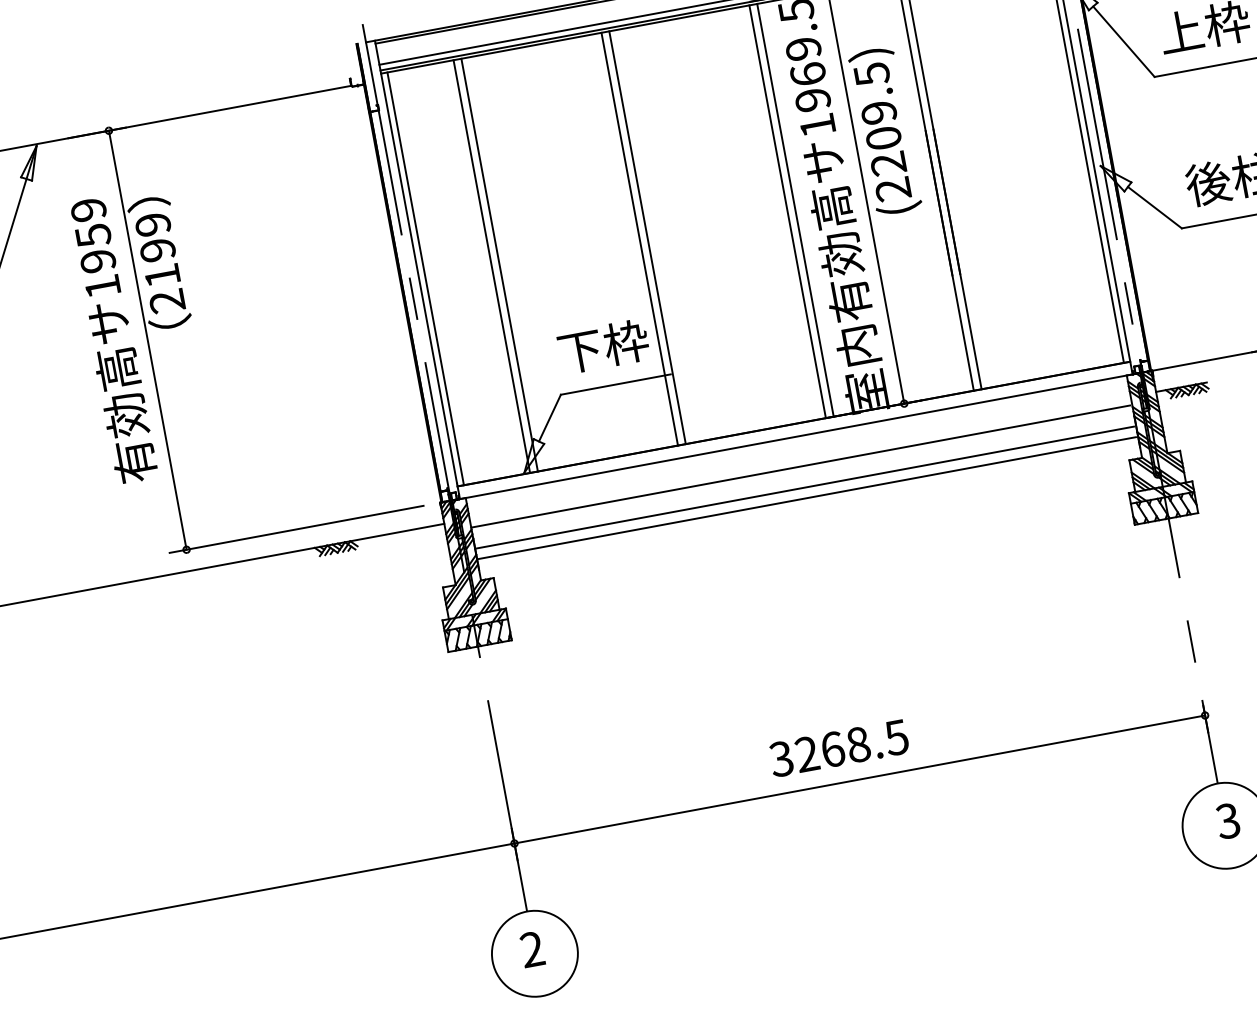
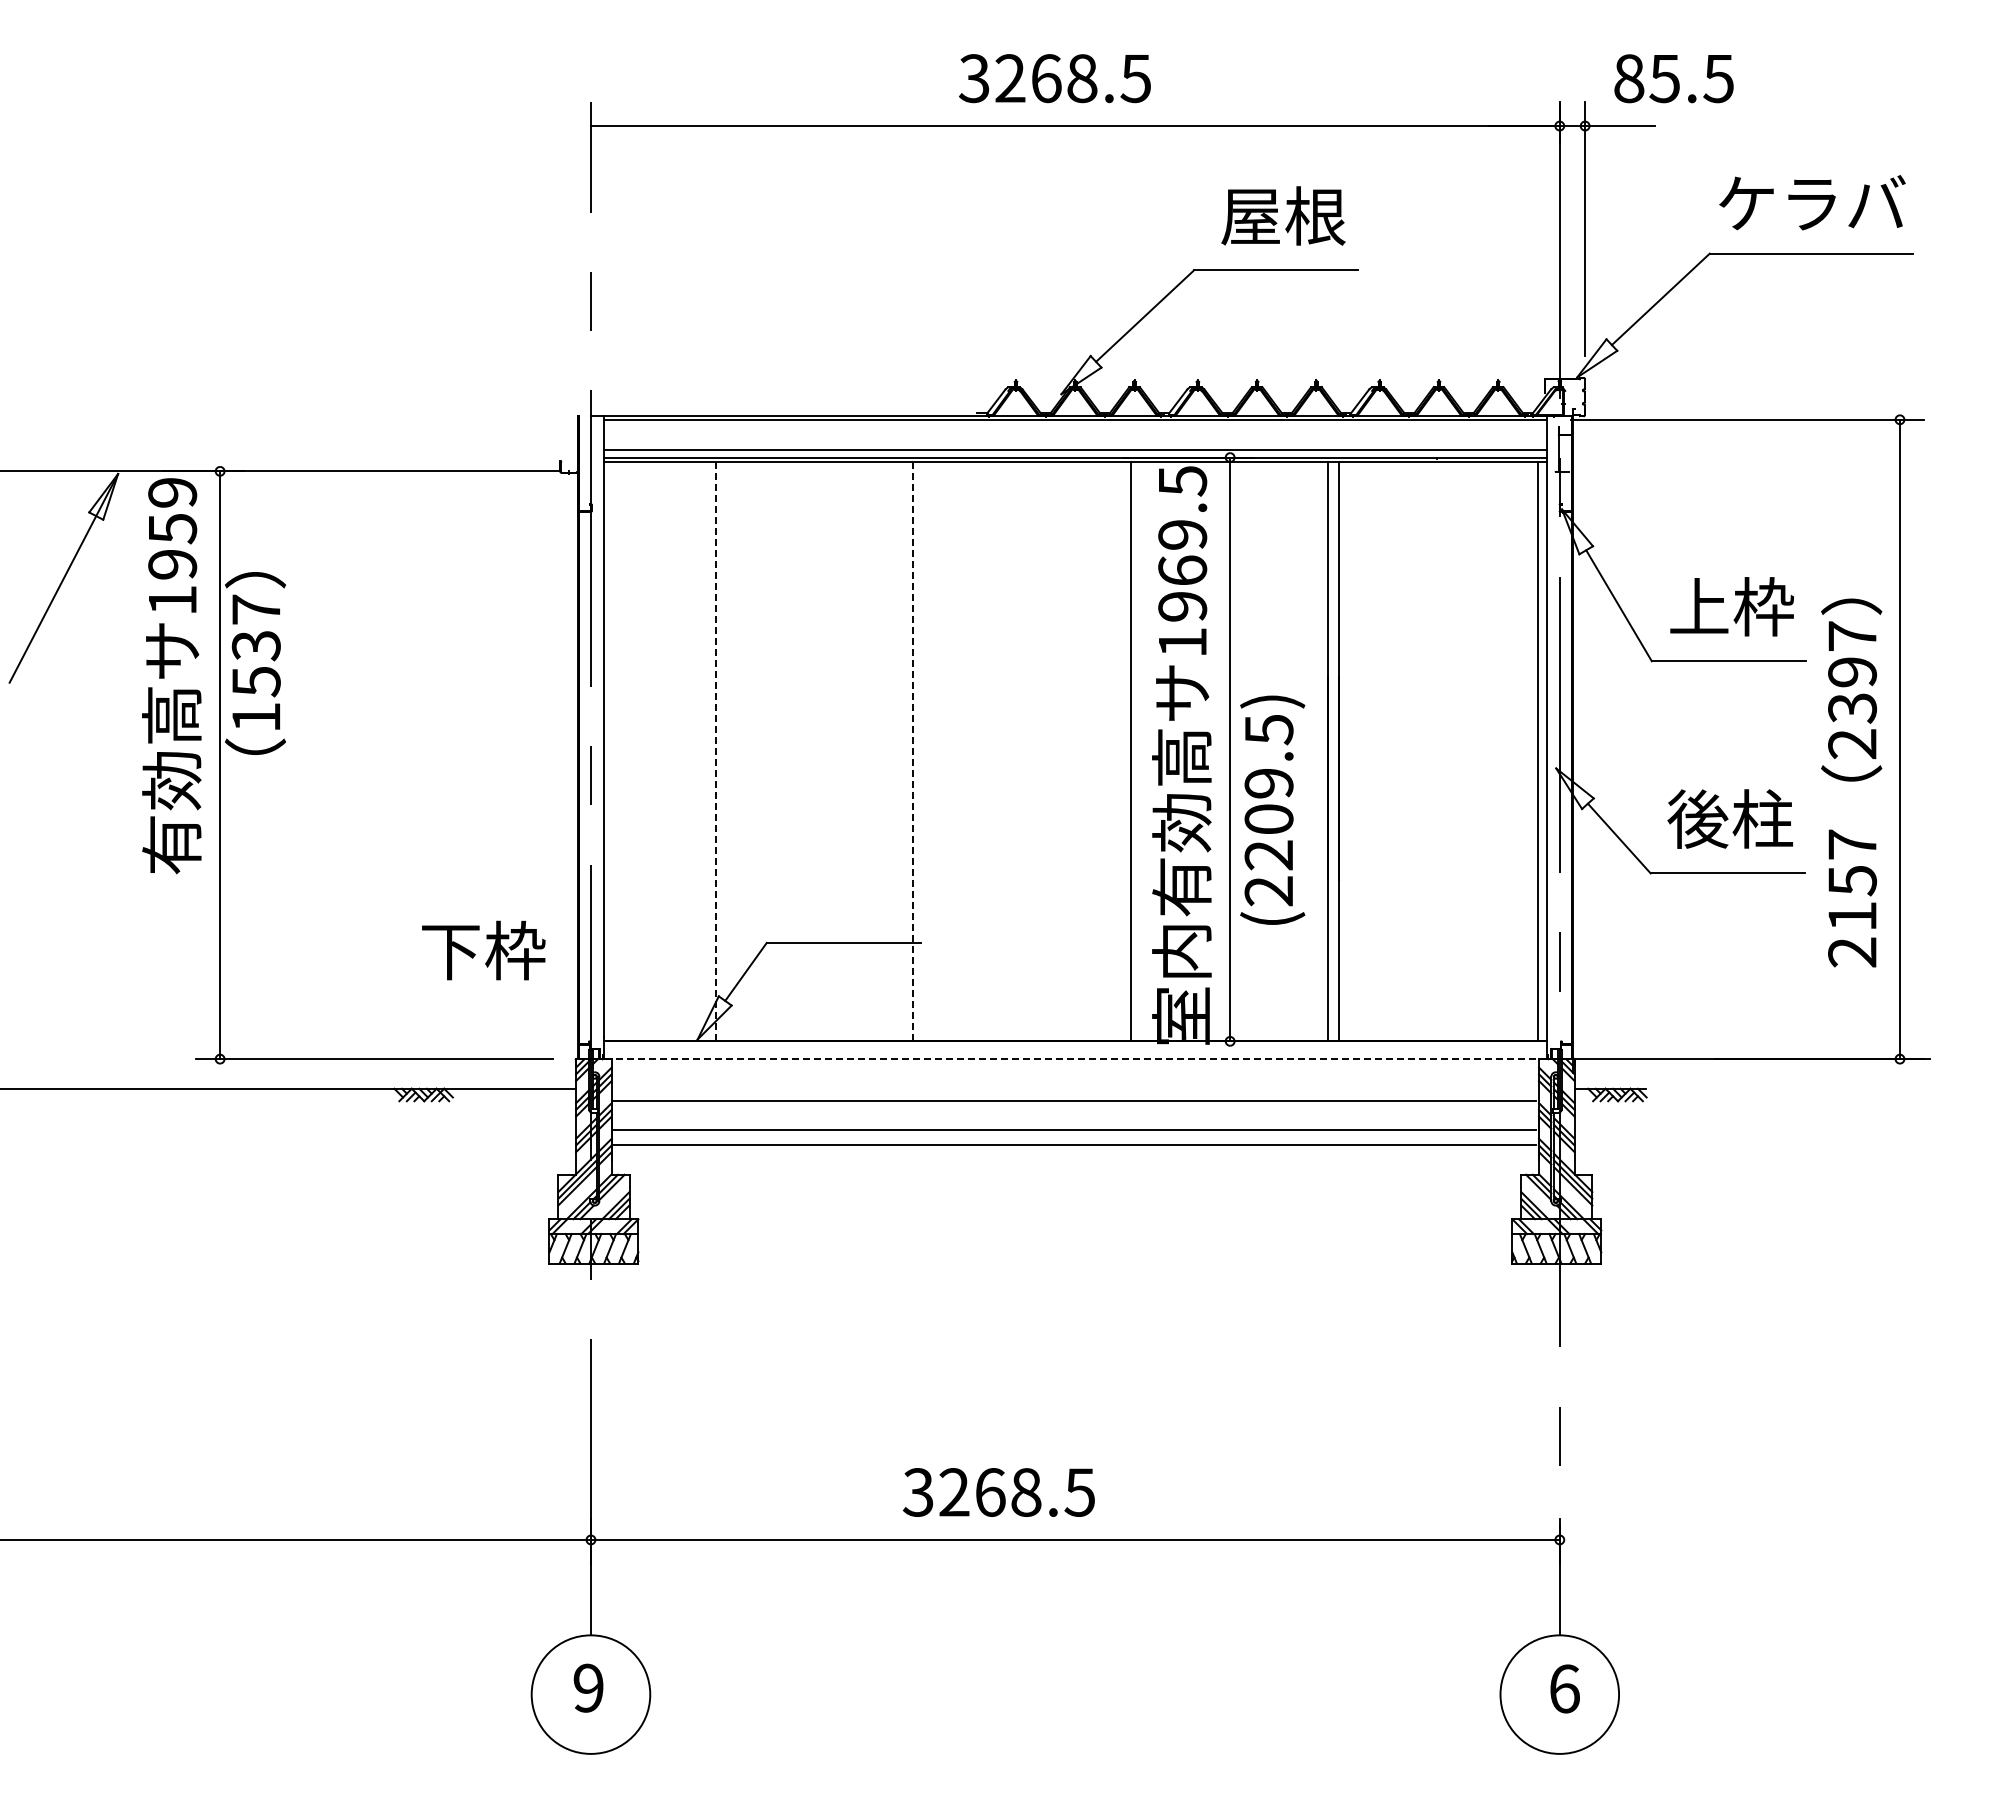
text: (884, 130) -> (1272, 809), moved
line: (787, 211) -> (1120, 751), removed
line: (647, 237) -> (923, 751), removed
line: (639, 238) -> (912, 751), solid -> dashed
text: (159, 263) -> (255, 663), 2199 -> 1537
line: (499, 264) -> (716, 751), solid -> dashed
line: (491, 266) -> (705, 751), removed
line: (425, 278) -> (612, 751), removed
text: (112, 341) -> (171, 676), moved
text: (603, 346) -> (483, 950), moved
line: (791, 437) -> (1068, 1059), solid -> dashed
text: (838, 748) -> (998, 1492), moved
text: (1228, 820) -> (1564, 1688), 3 -> 6
text: (532, 949) -> (588, 1688), 2 -> 9

